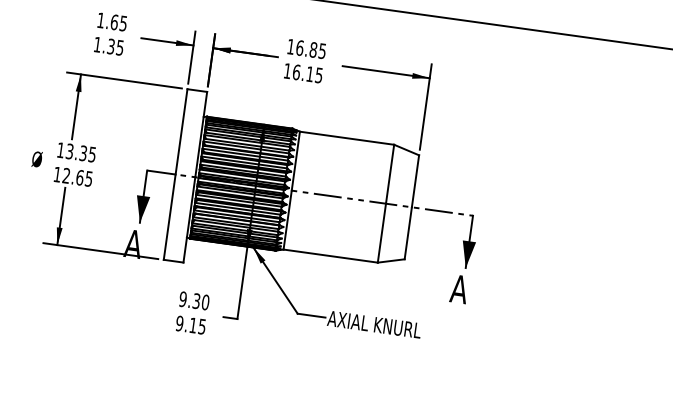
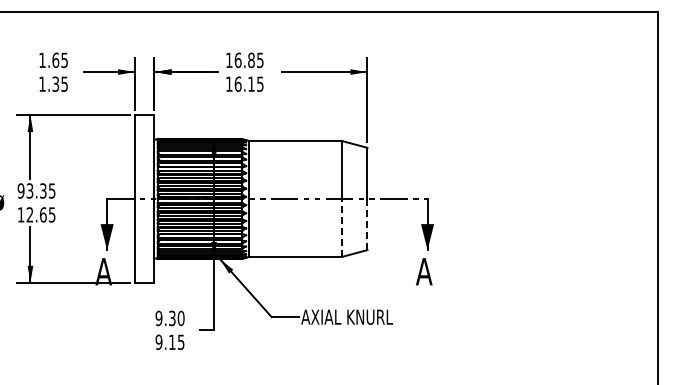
text: (60, 149) -> (20, 190), 13.35 -> 93.35
line: (382, 232) -> (342, 227), solid -> dashed
line: (408, 233) -> (367, 224), solid -> dashed

